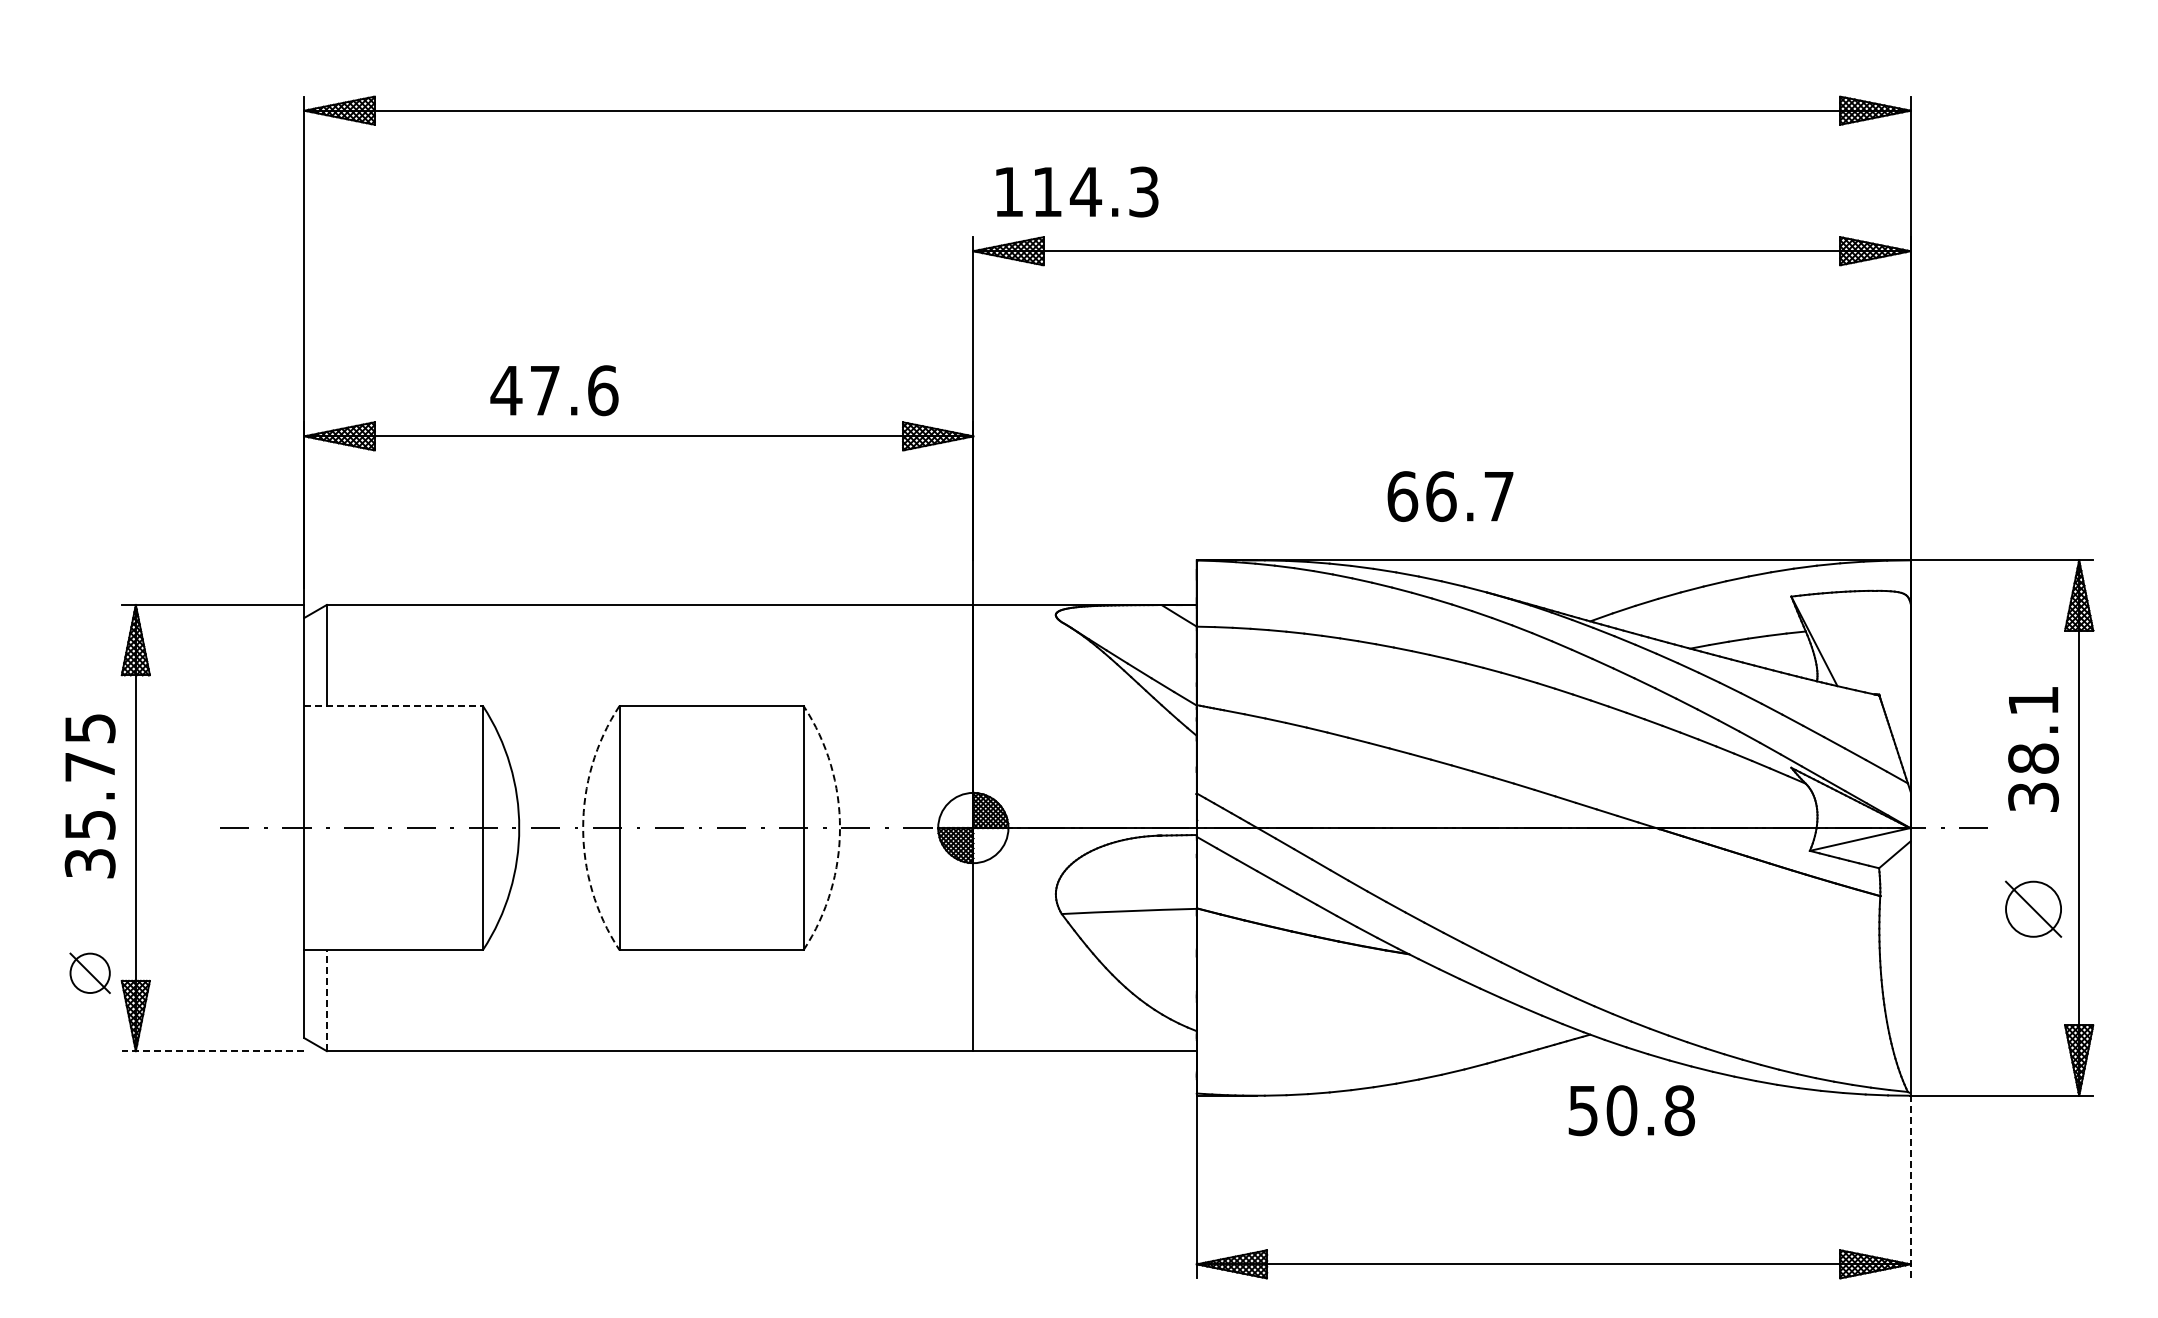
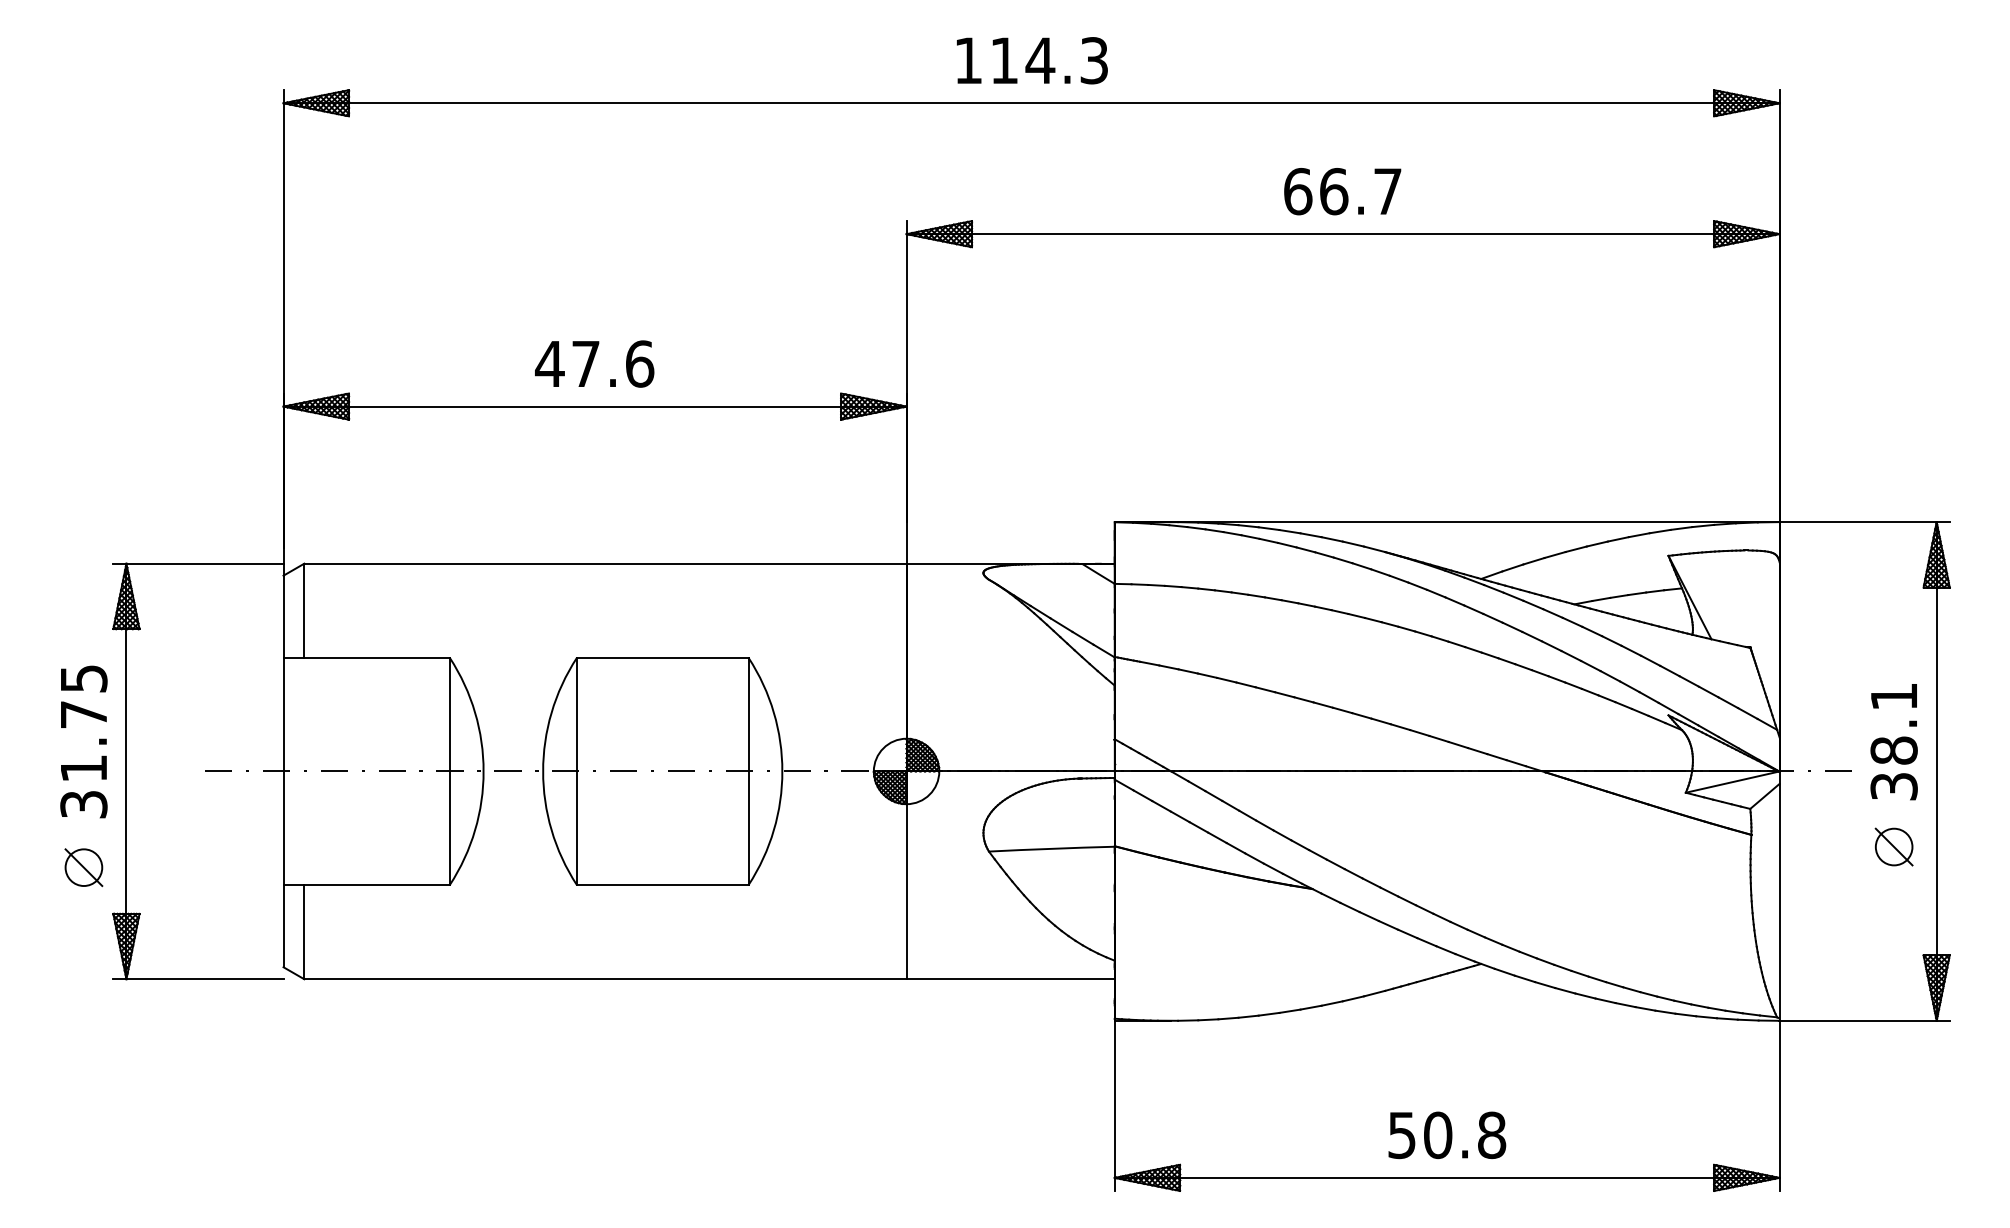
text: (1077, 191) -> (1032, 60), moved
text: (554, 390) -> (594, 363), moved
text: (1450, 496) -> (1342, 191), moved
line: (394, 706) -> (367, 658), dashed -> solid
text: (2033, 749) -> (1894, 742), moved
text: (90, 825) -> (84, 769), 35.75 -> 31.75
arc: (583, 828) -> (543, 771), dashed -> solid
arc: (840, 828) -> (782, 771), dashed -> solid
part: (2033, 908) -> (1894, 846), size x0.71
part: (89, 972) -> (83, 866), moved
line: (326, 1000) -> (304, 932), dashed -> solid
line: (212, 1051) -> (197, 979), dashed -> solid
text: (1631, 1110) -> (1446, 1135), moved
line: (1910, 1186) -> (1779, 1105), dashed -> solid

